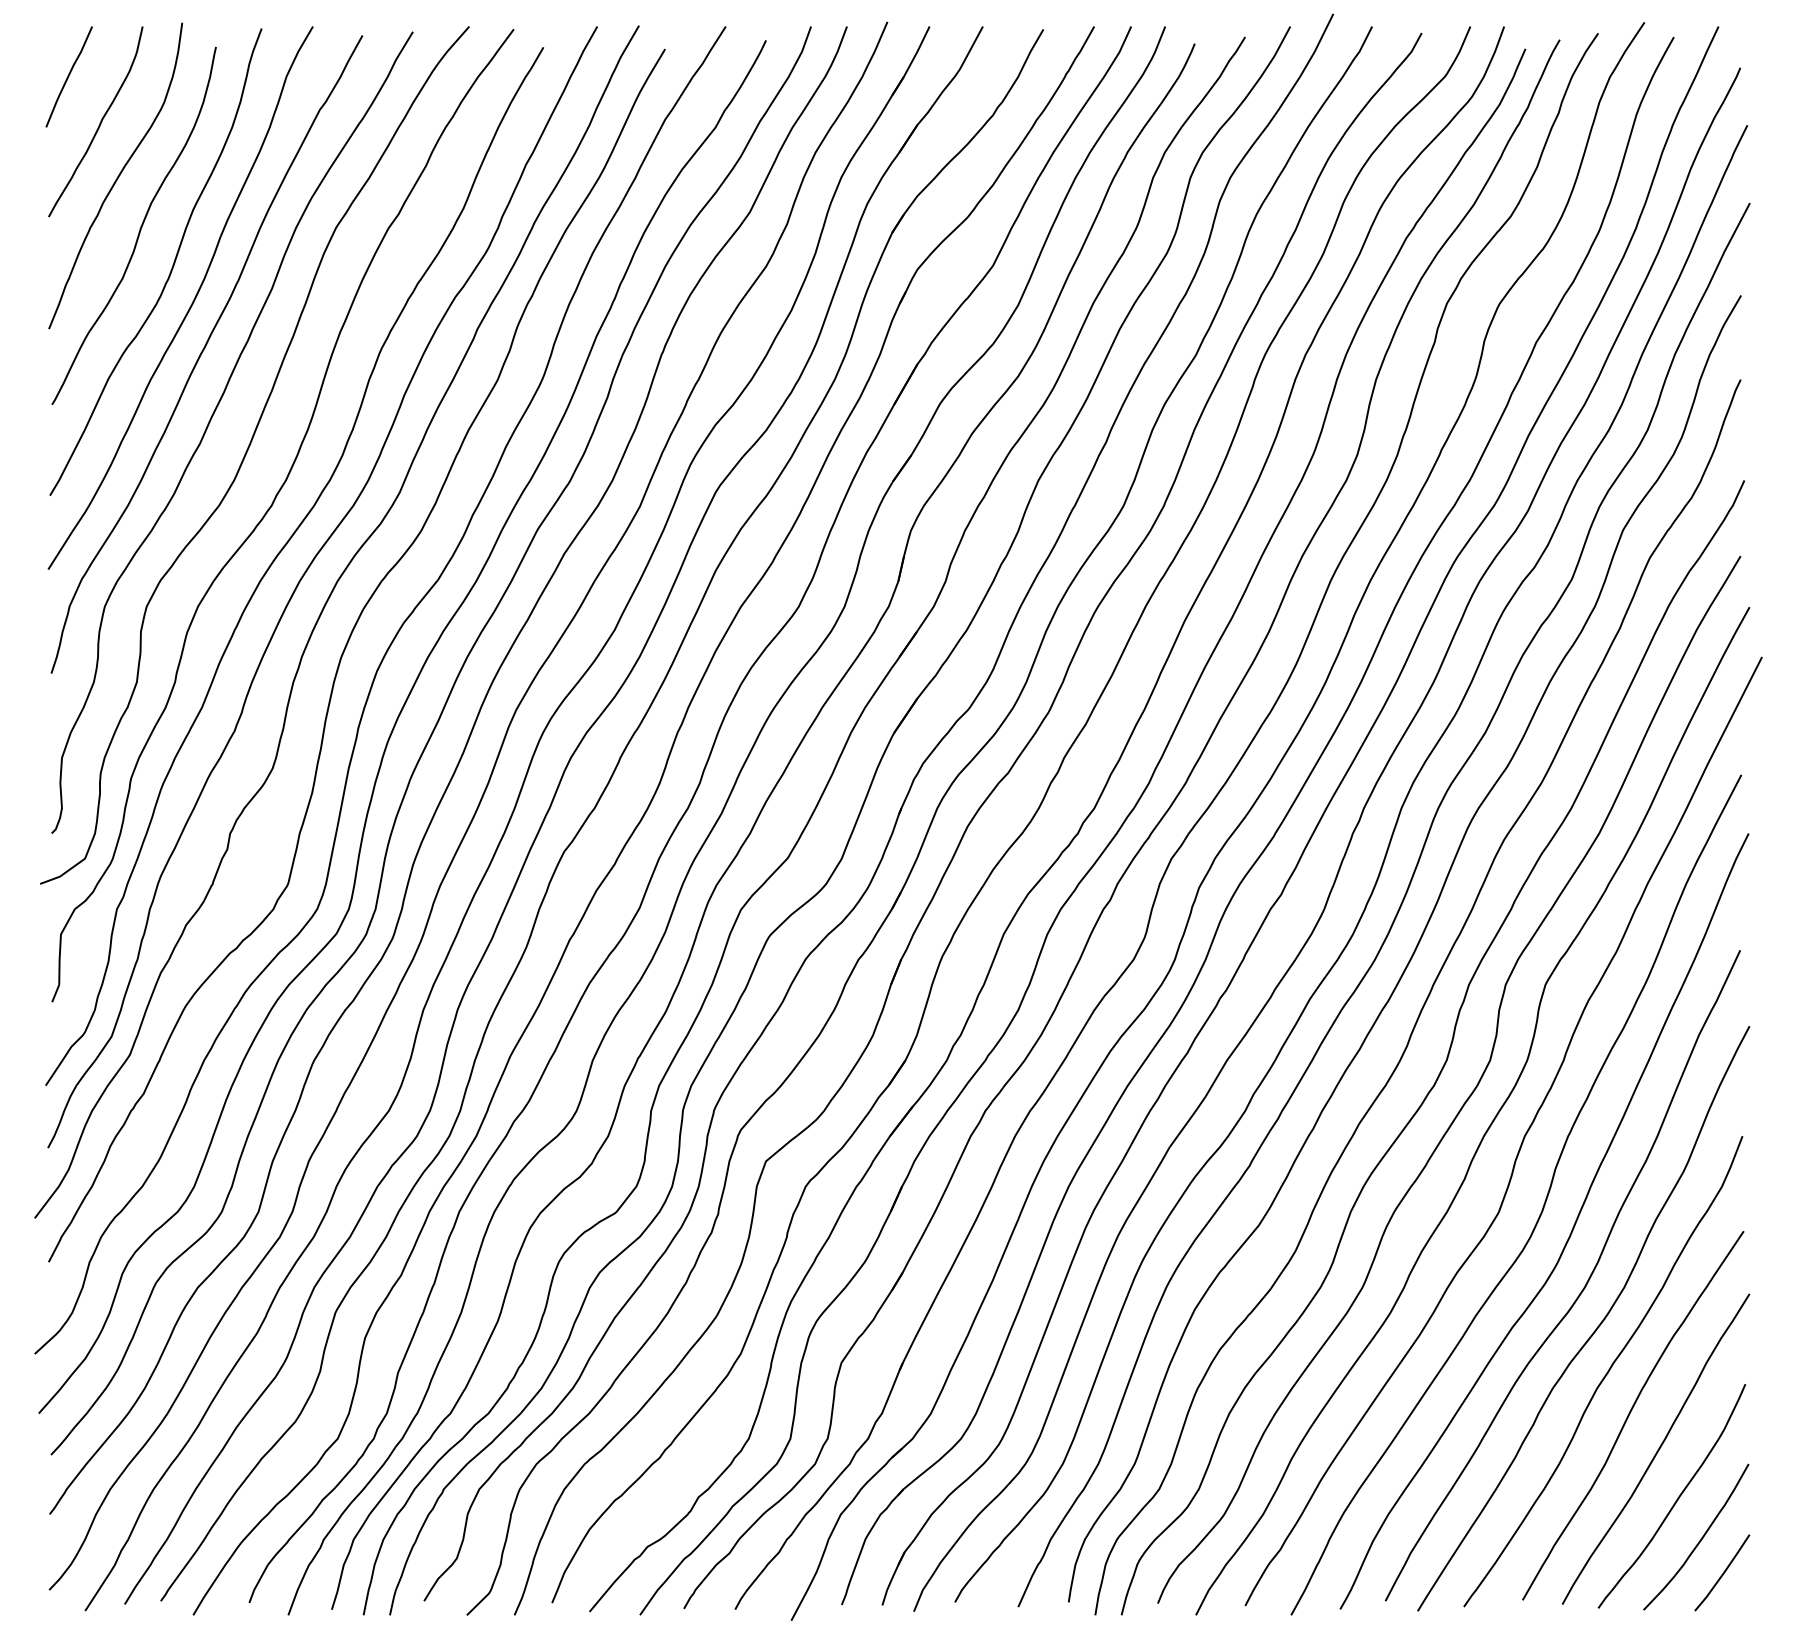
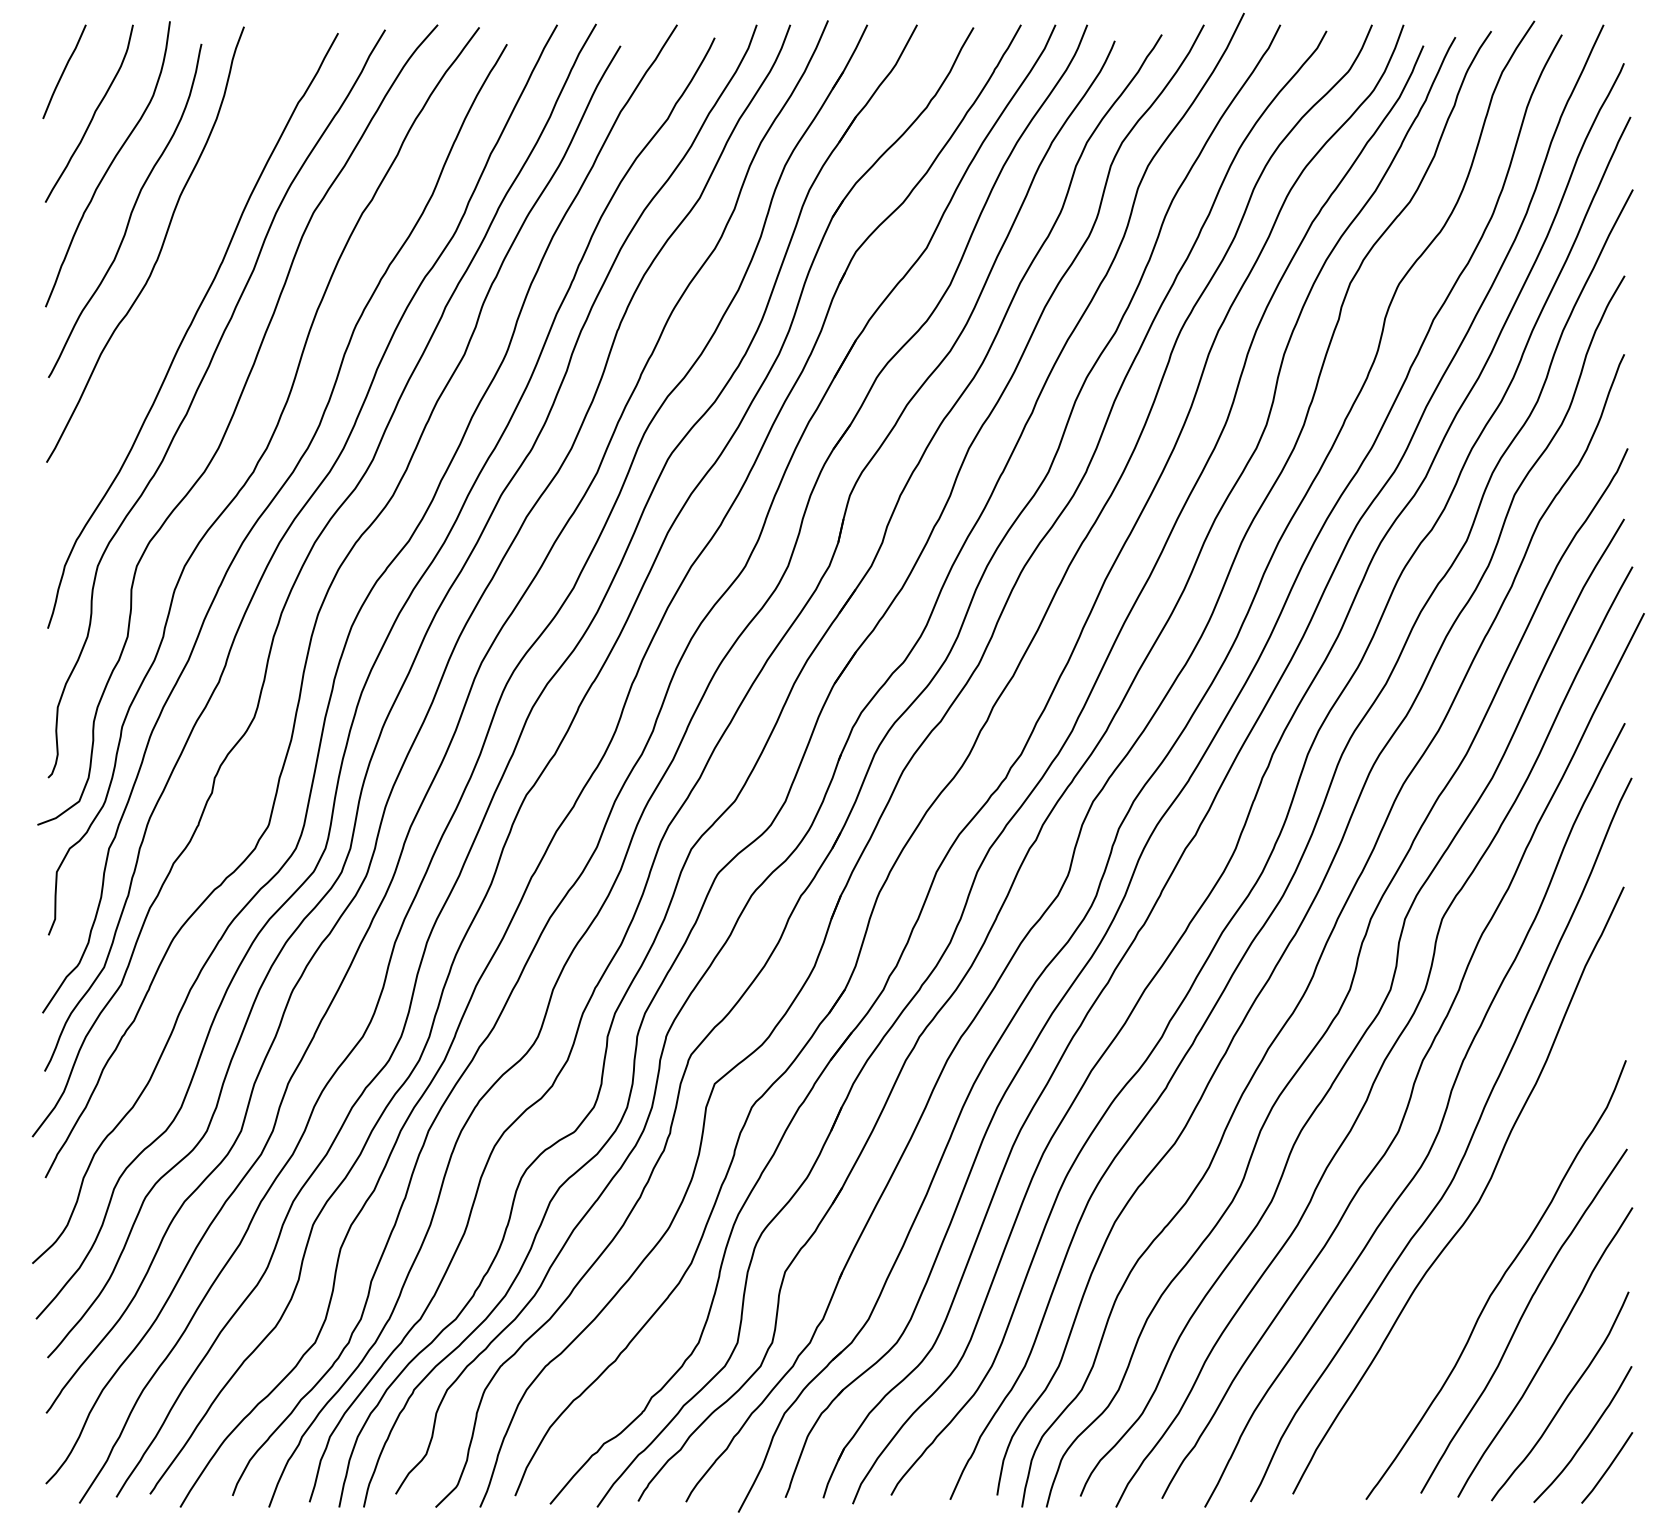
curve: (191, 303) -> (178, 283), removed
curve: (1596, 1327) -> (1489, 1238), removed

